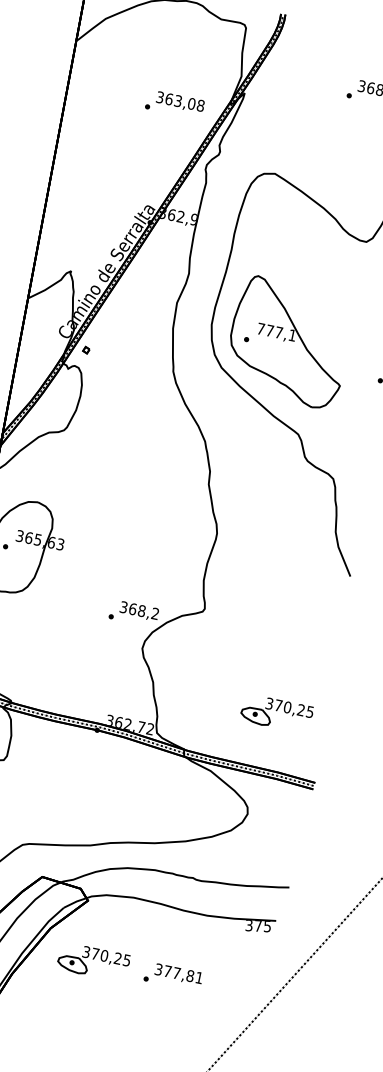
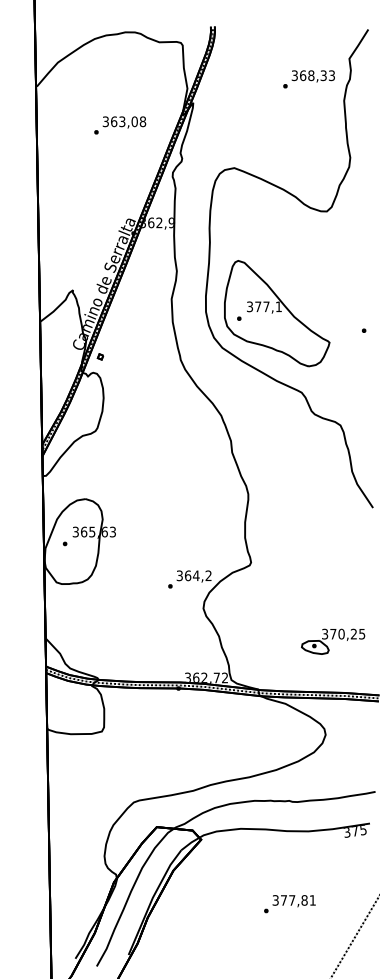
text: (175, 104) -> (120, 125), moved
text: (260, 328) -> (249, 306), 777,1 -> 377,1
text: (141, 610) -> (195, 575), 368,2 -> 364,2
part: (93, 962) -> (217, 892), removed
text: (172, 977) -> (289, 904), moved

